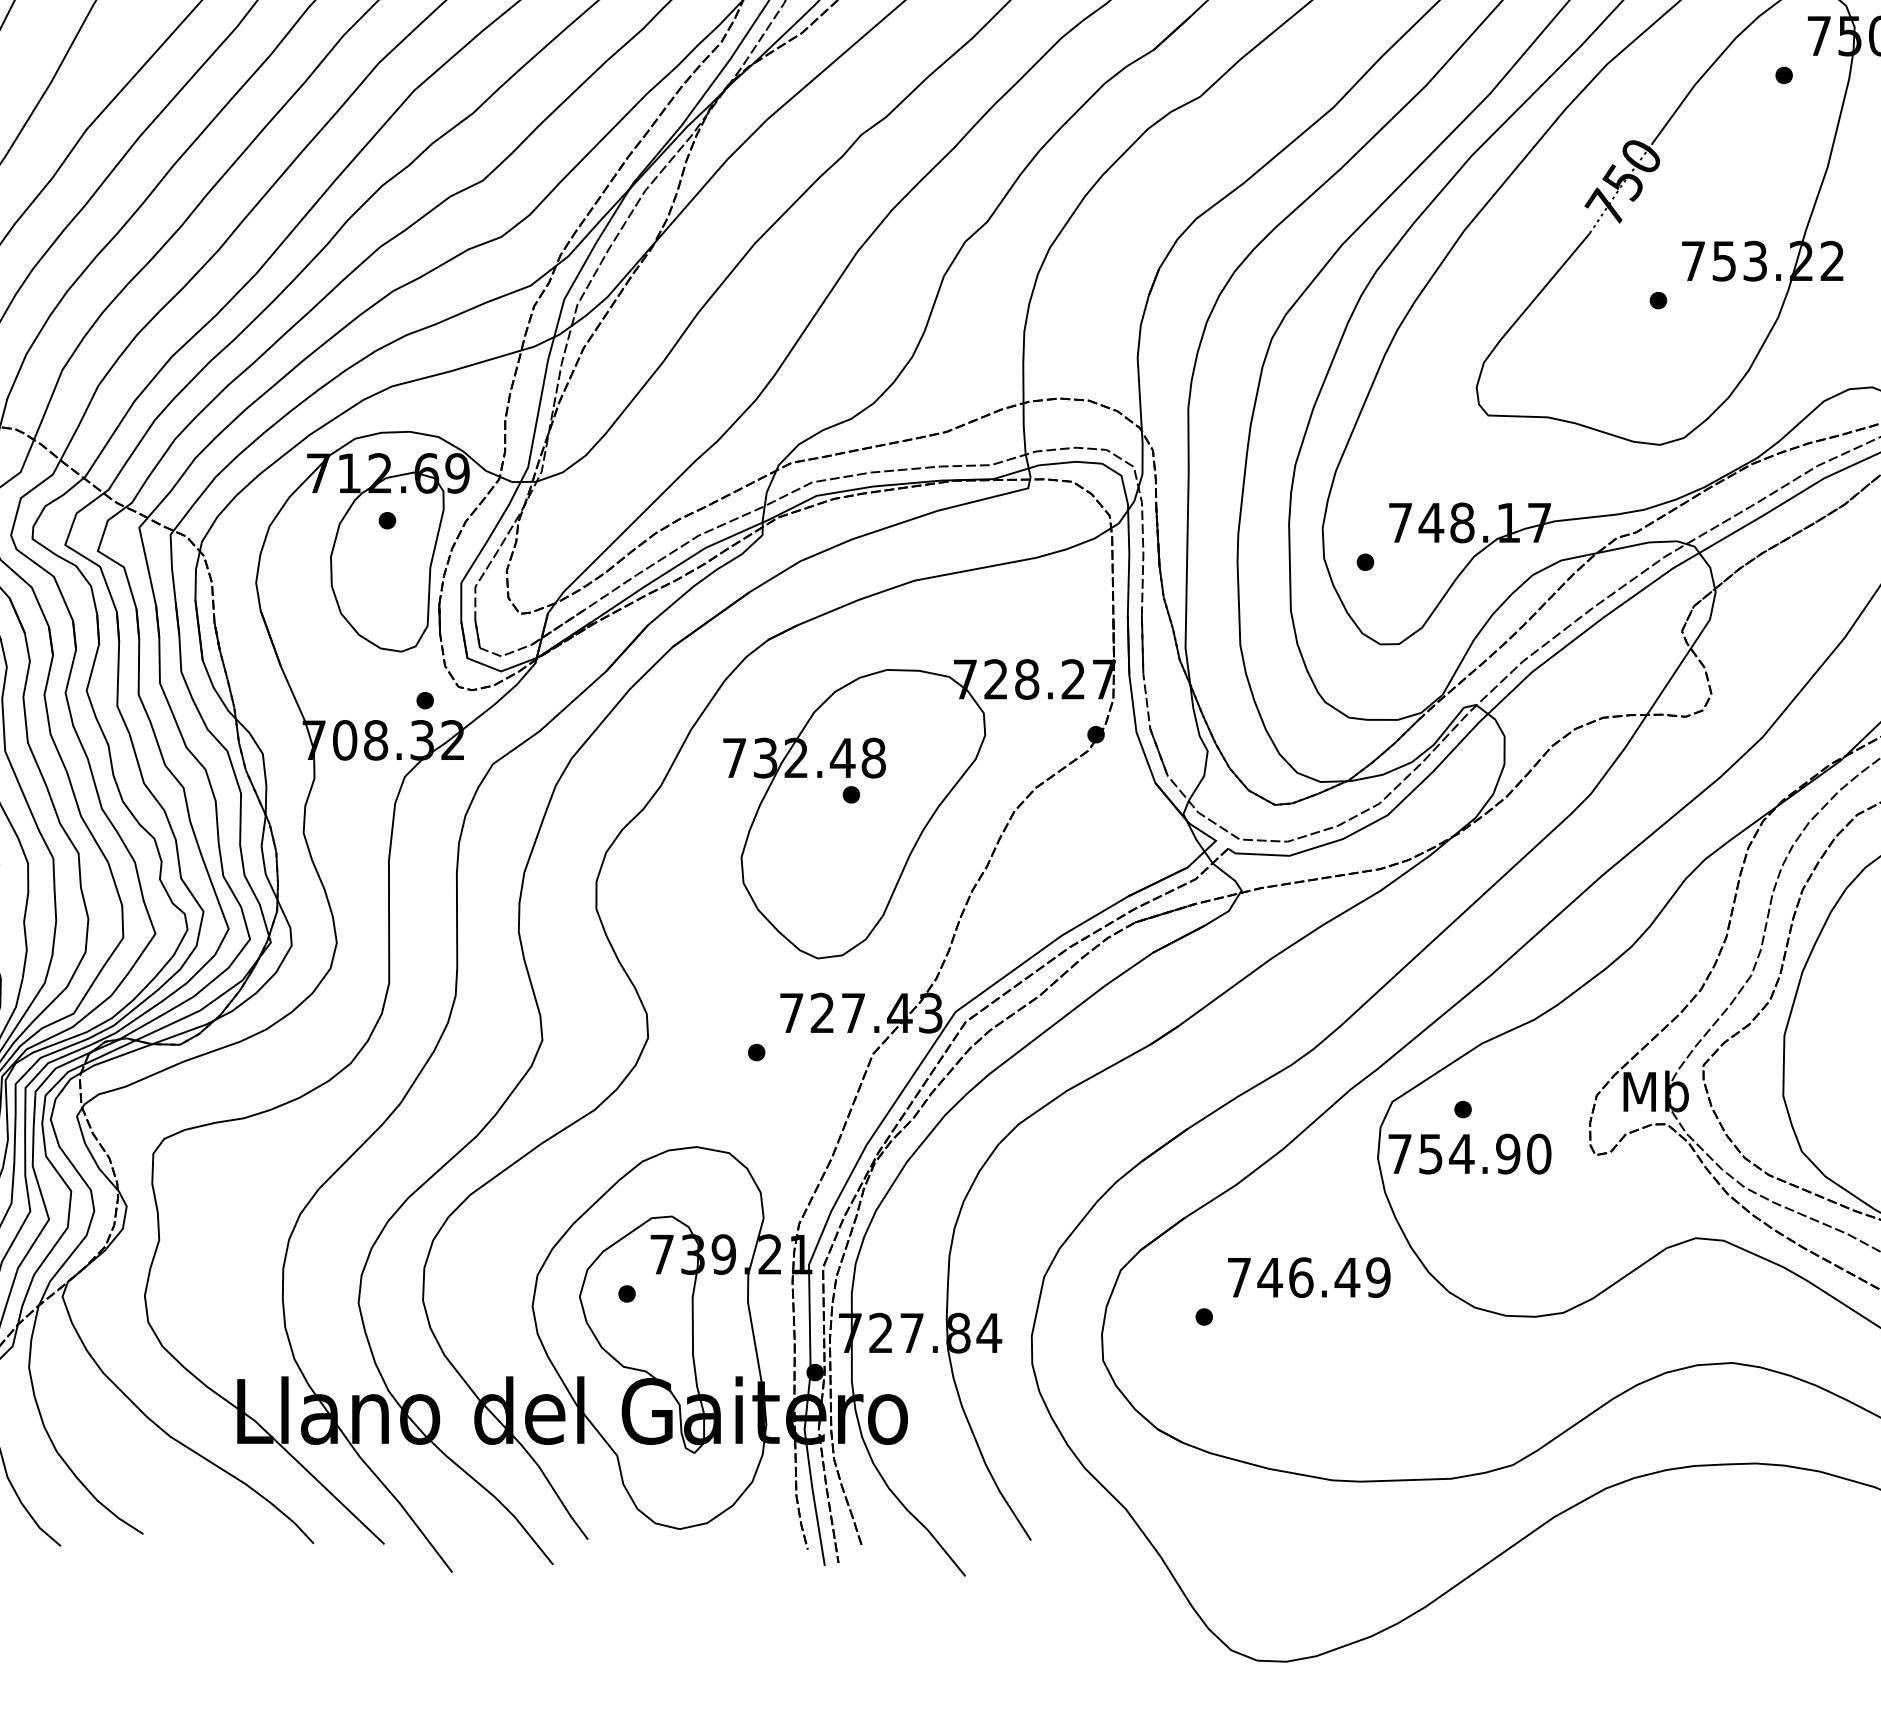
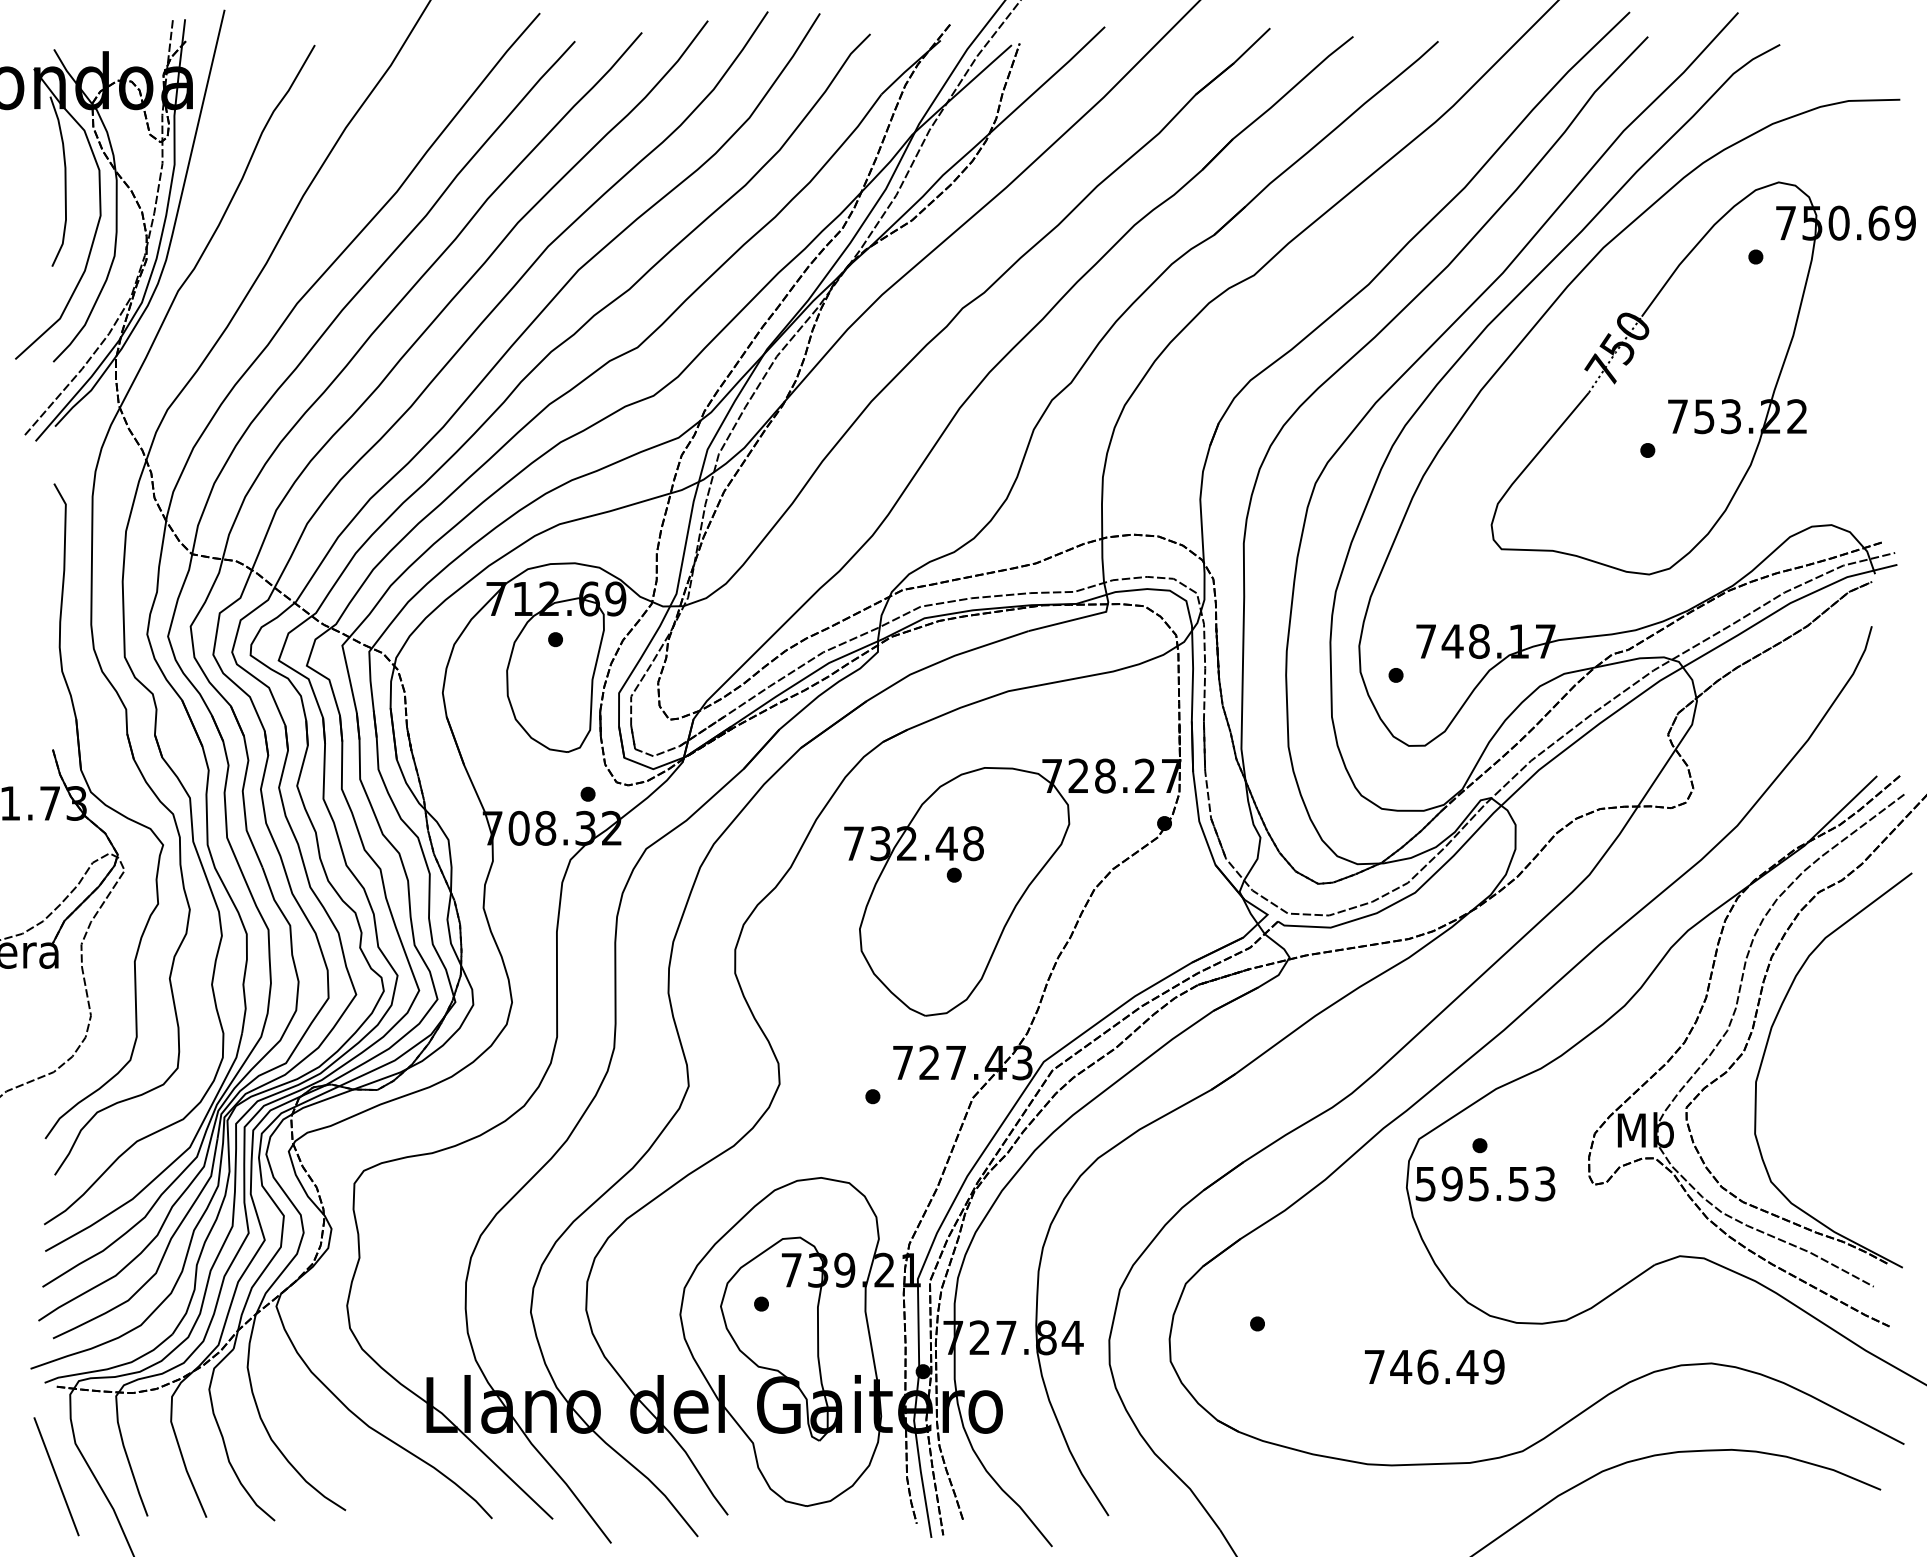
text: (1469, 1153) -> (1485, 1183), 754.90 -> 595.53
text: (1308, 1276) -> (1434, 1366), moved

